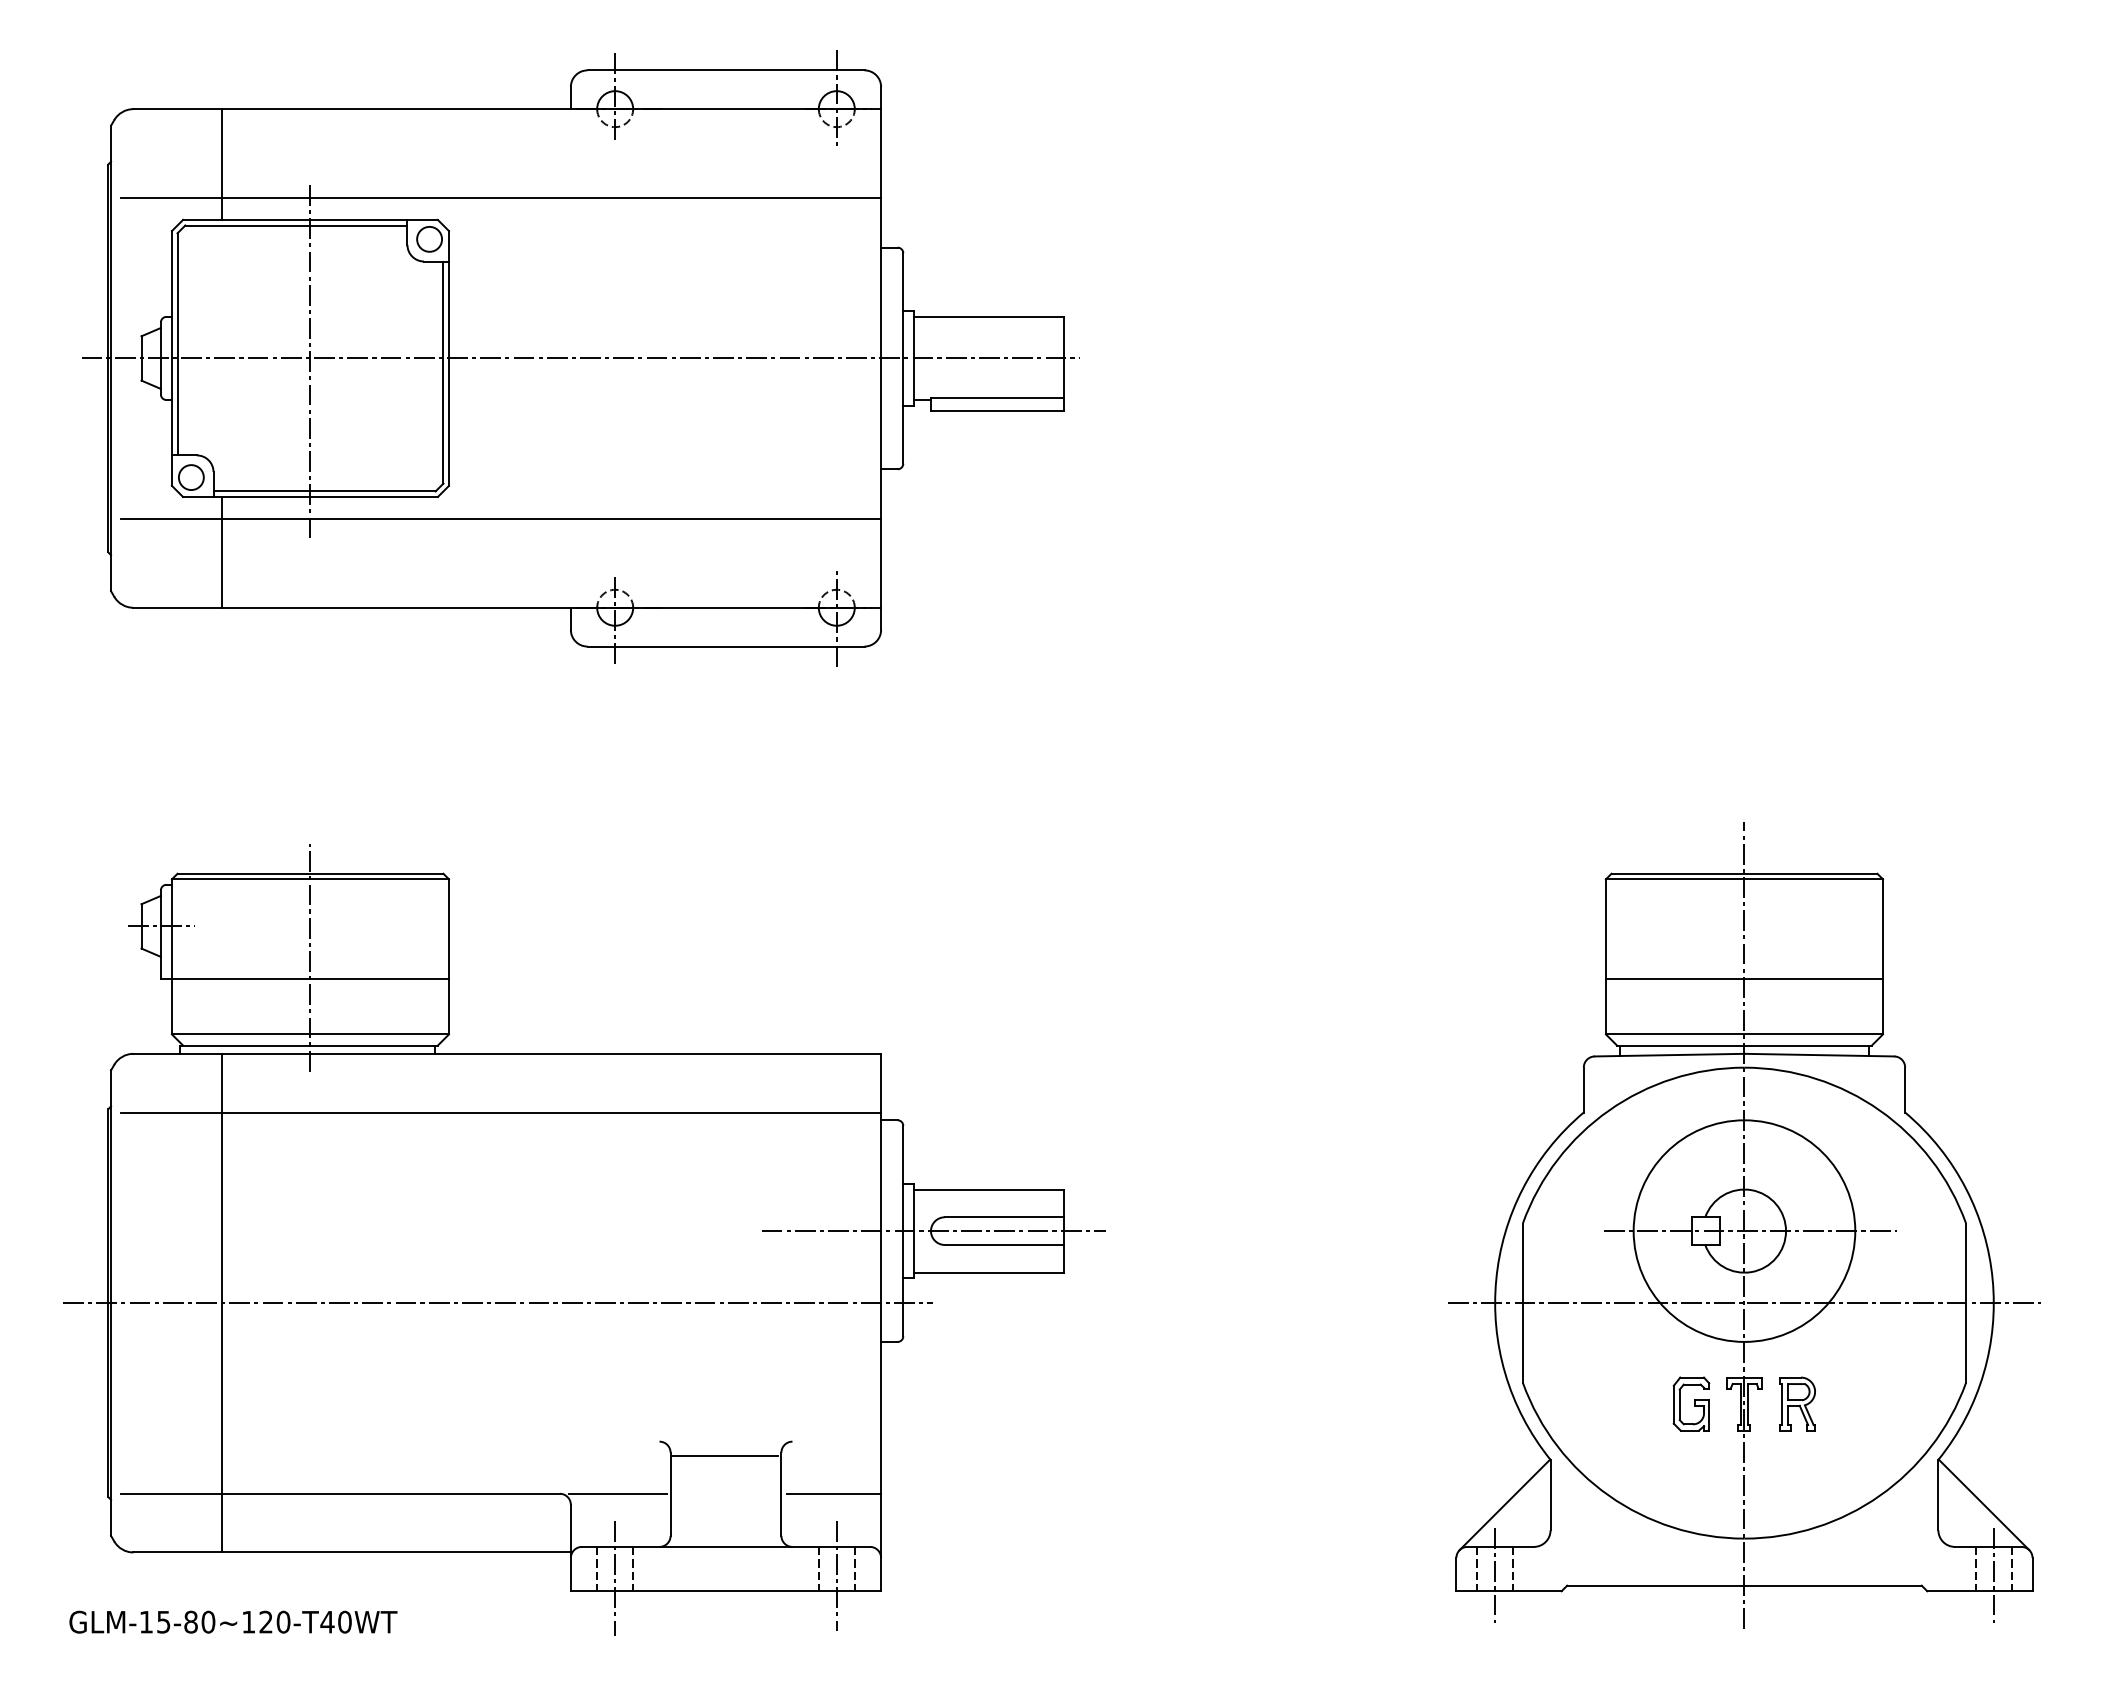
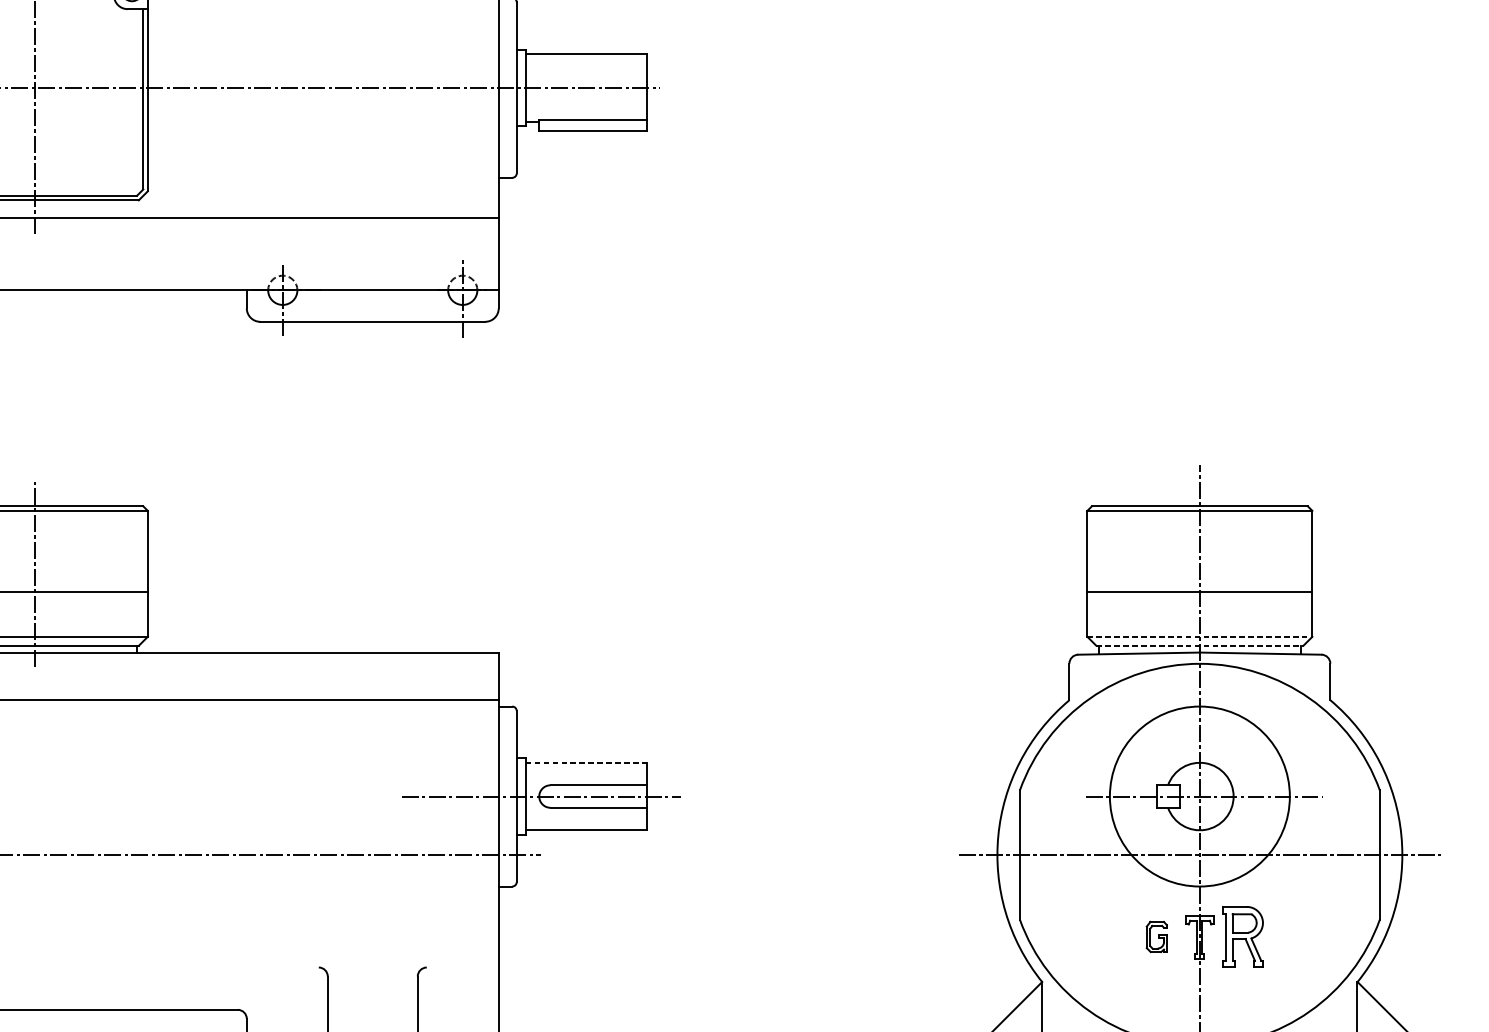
line: (1744, 1034) -> (1199, 636), solid -> dashed
line: (1744, 1045) -> (1199, 645), solid -> dashed
line: (989, 1189) -> (586, 762), solid -> dashed
part: (1691, 1403) -> (1156, 936), size x0.7
part: (1797, 1403) -> (1242, 936), size x1.4
line: (725, 1455) -> (372, 978), removed
line: (618, 1493) -> (285, 1009), removed
line: (833, 1493) -> (460, 1009), removed

